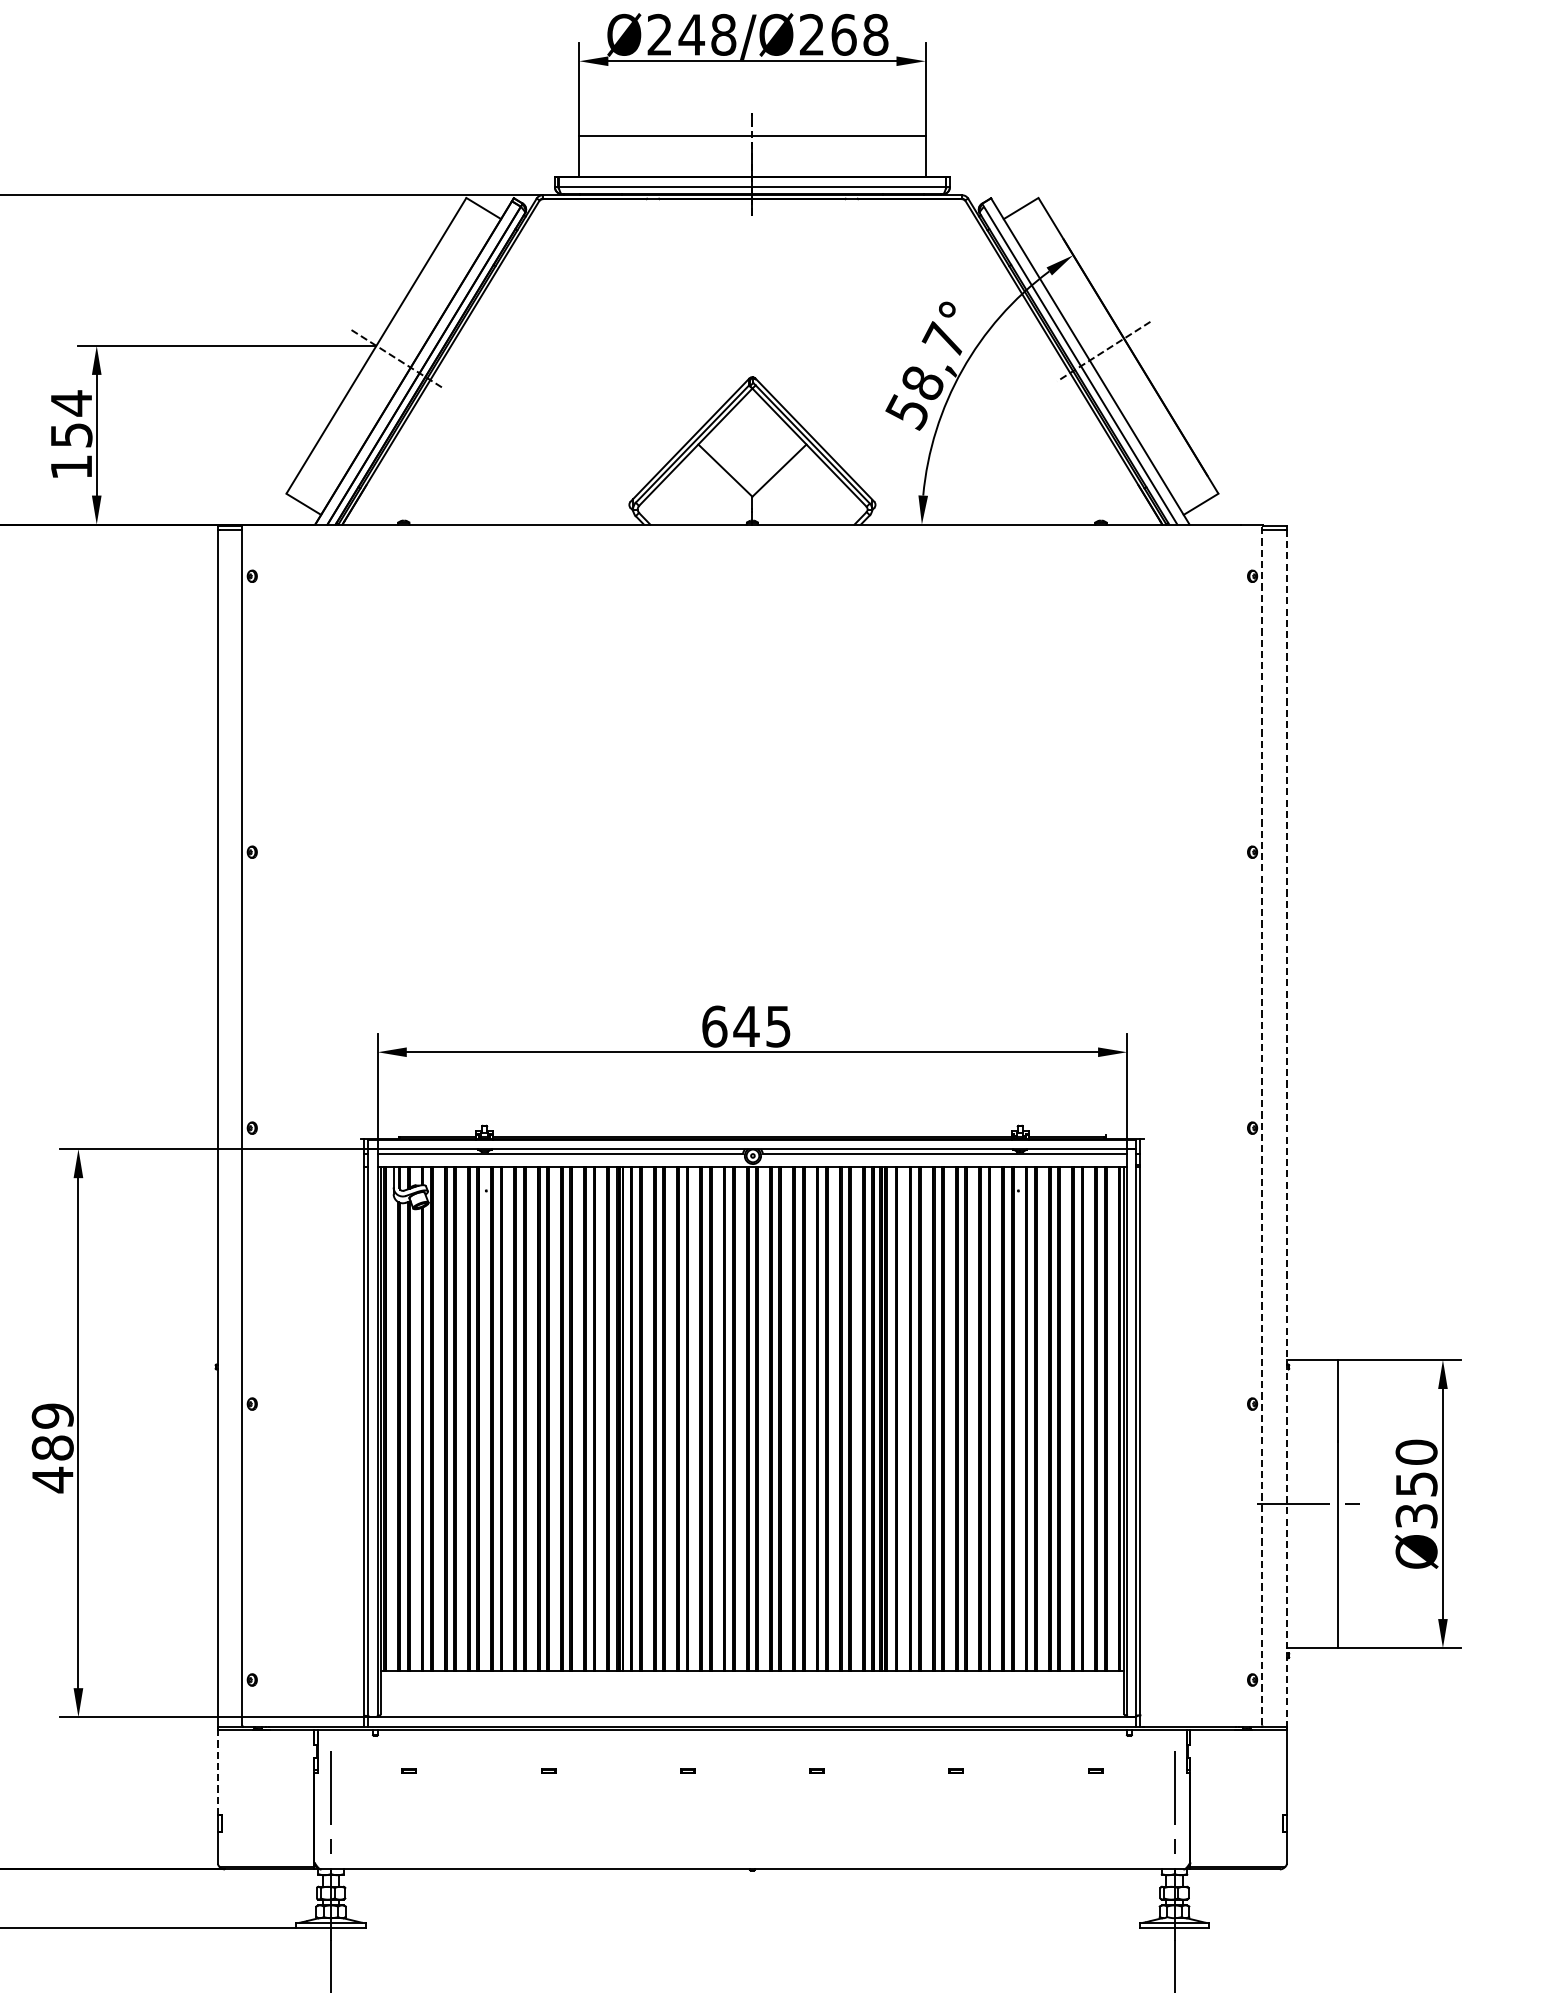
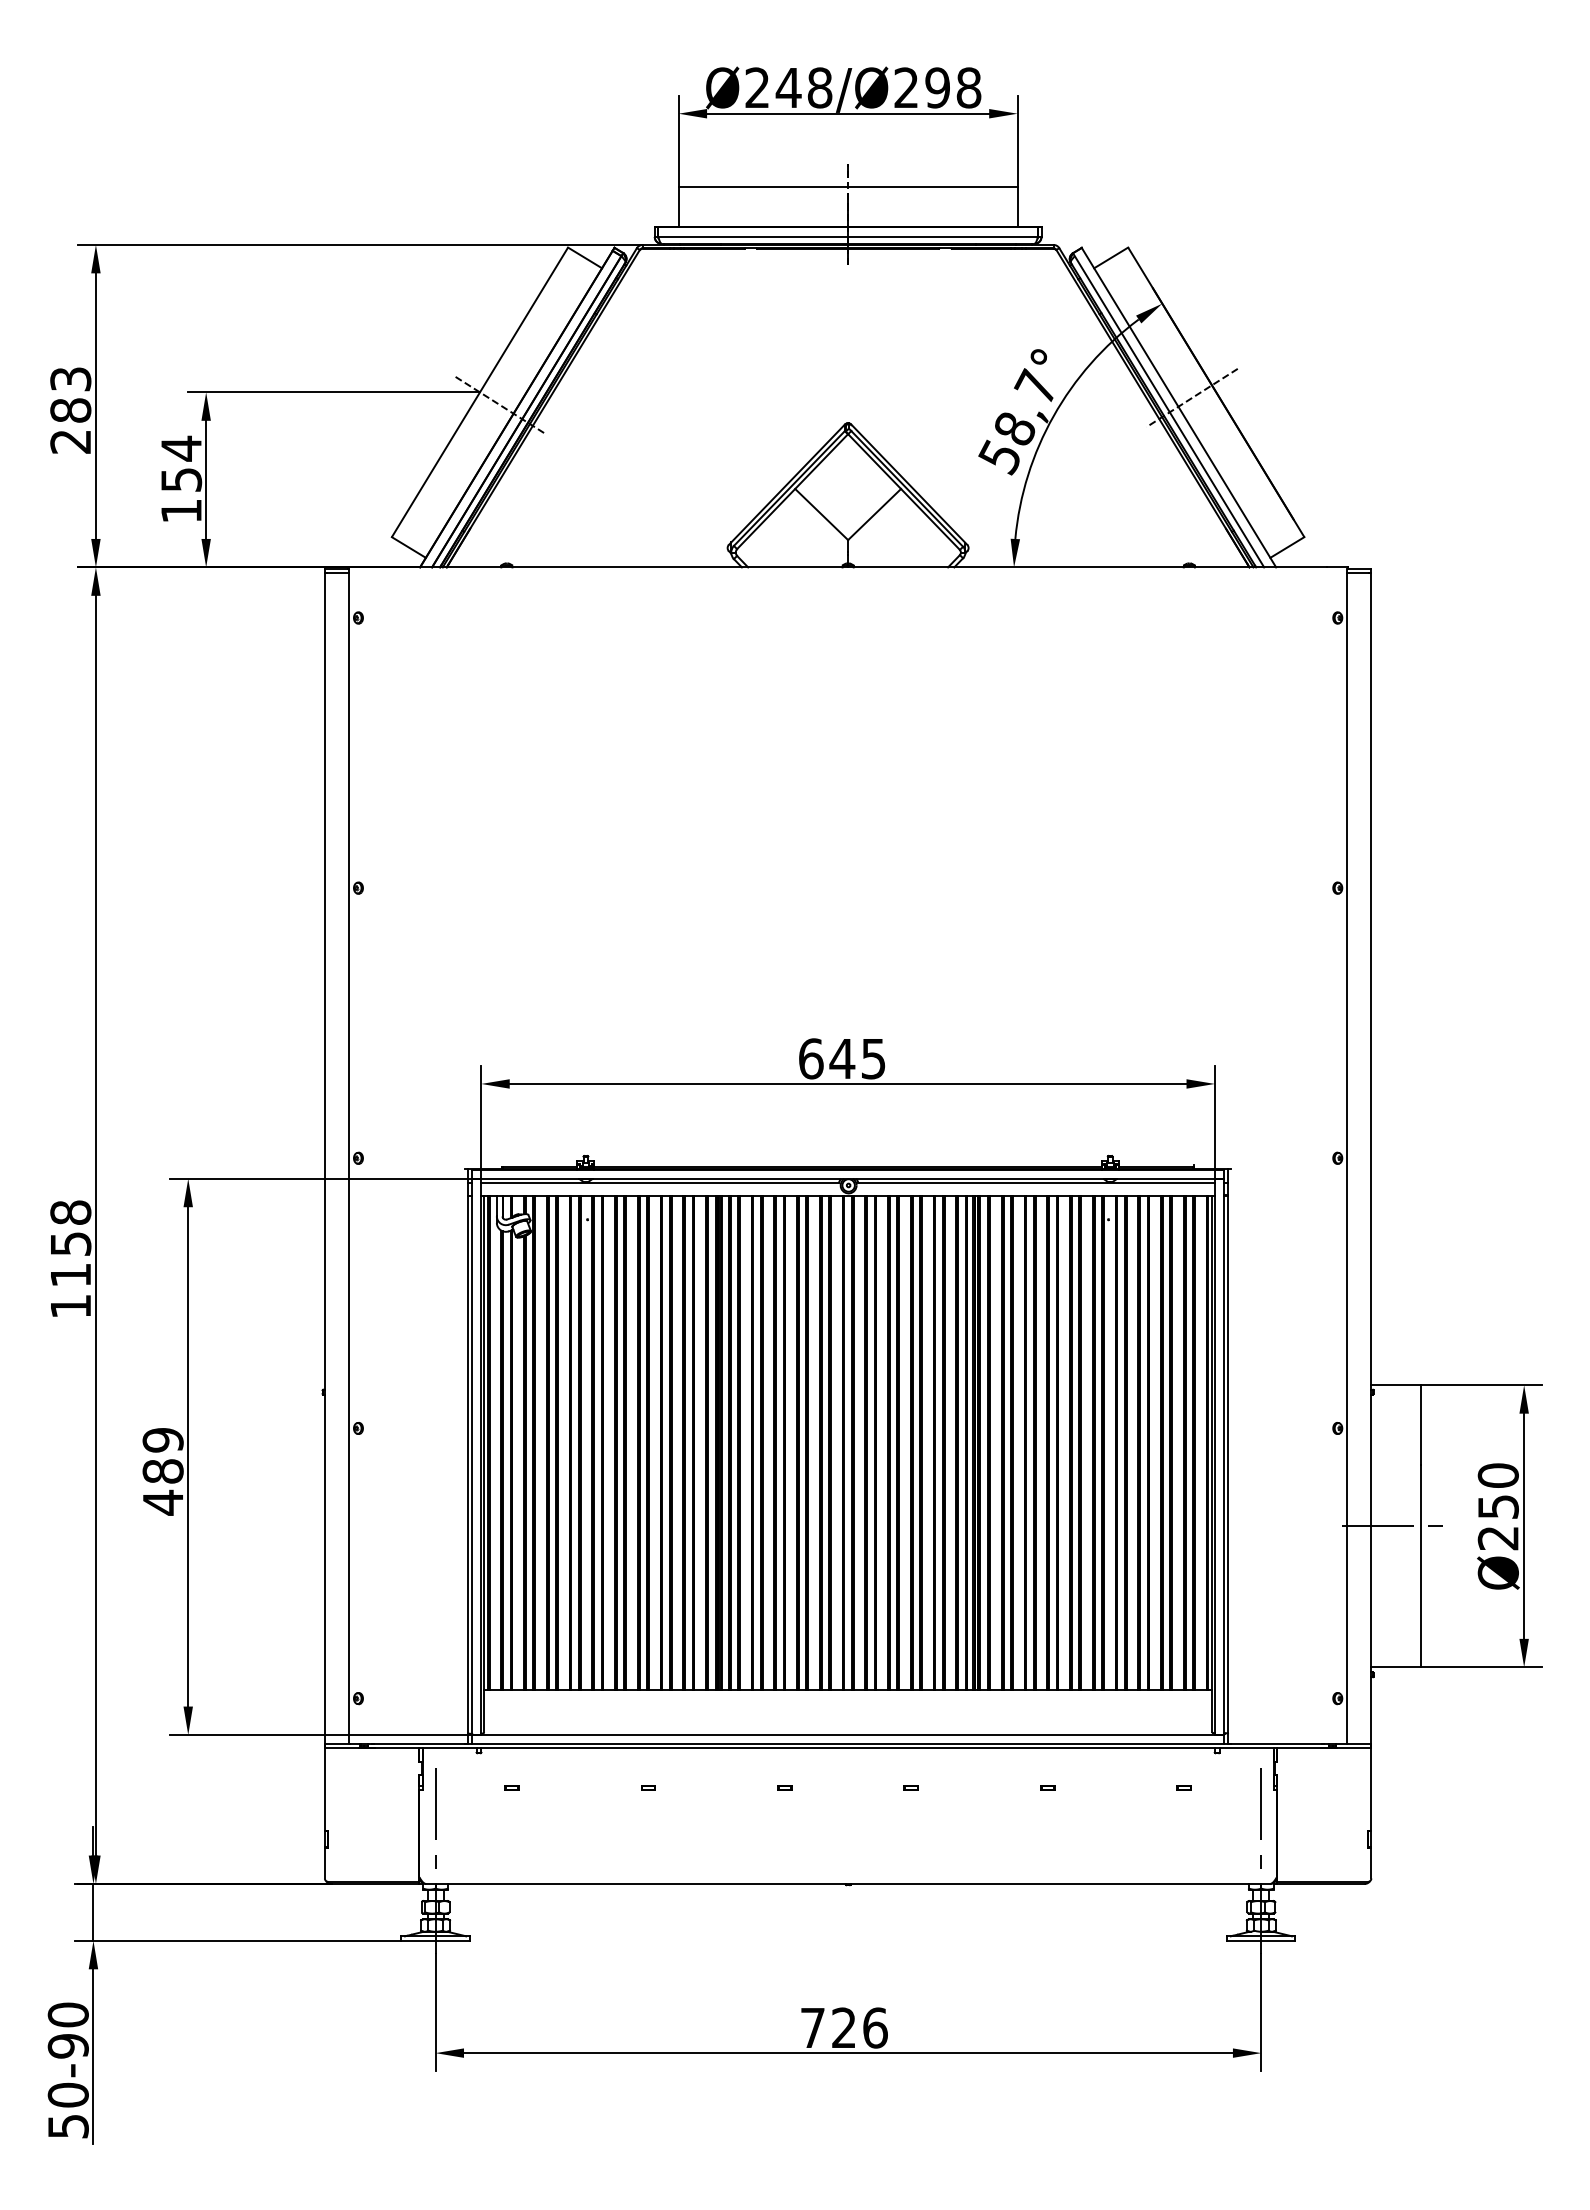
text: (843, 34) -> (937, 87), Ø248/Ø268 -> Ø248/Ø298
line: (1262, 1126) -> (1347, 1156), dashed -> solid
line: (1287, 1128) -> (1371, 1158), dashed -> solid
text: (1416, 1516) -> (1498, 1538), Ø350 -> Ø250
line: (217, 1772) -> (324, 1789), dashed -> solid

